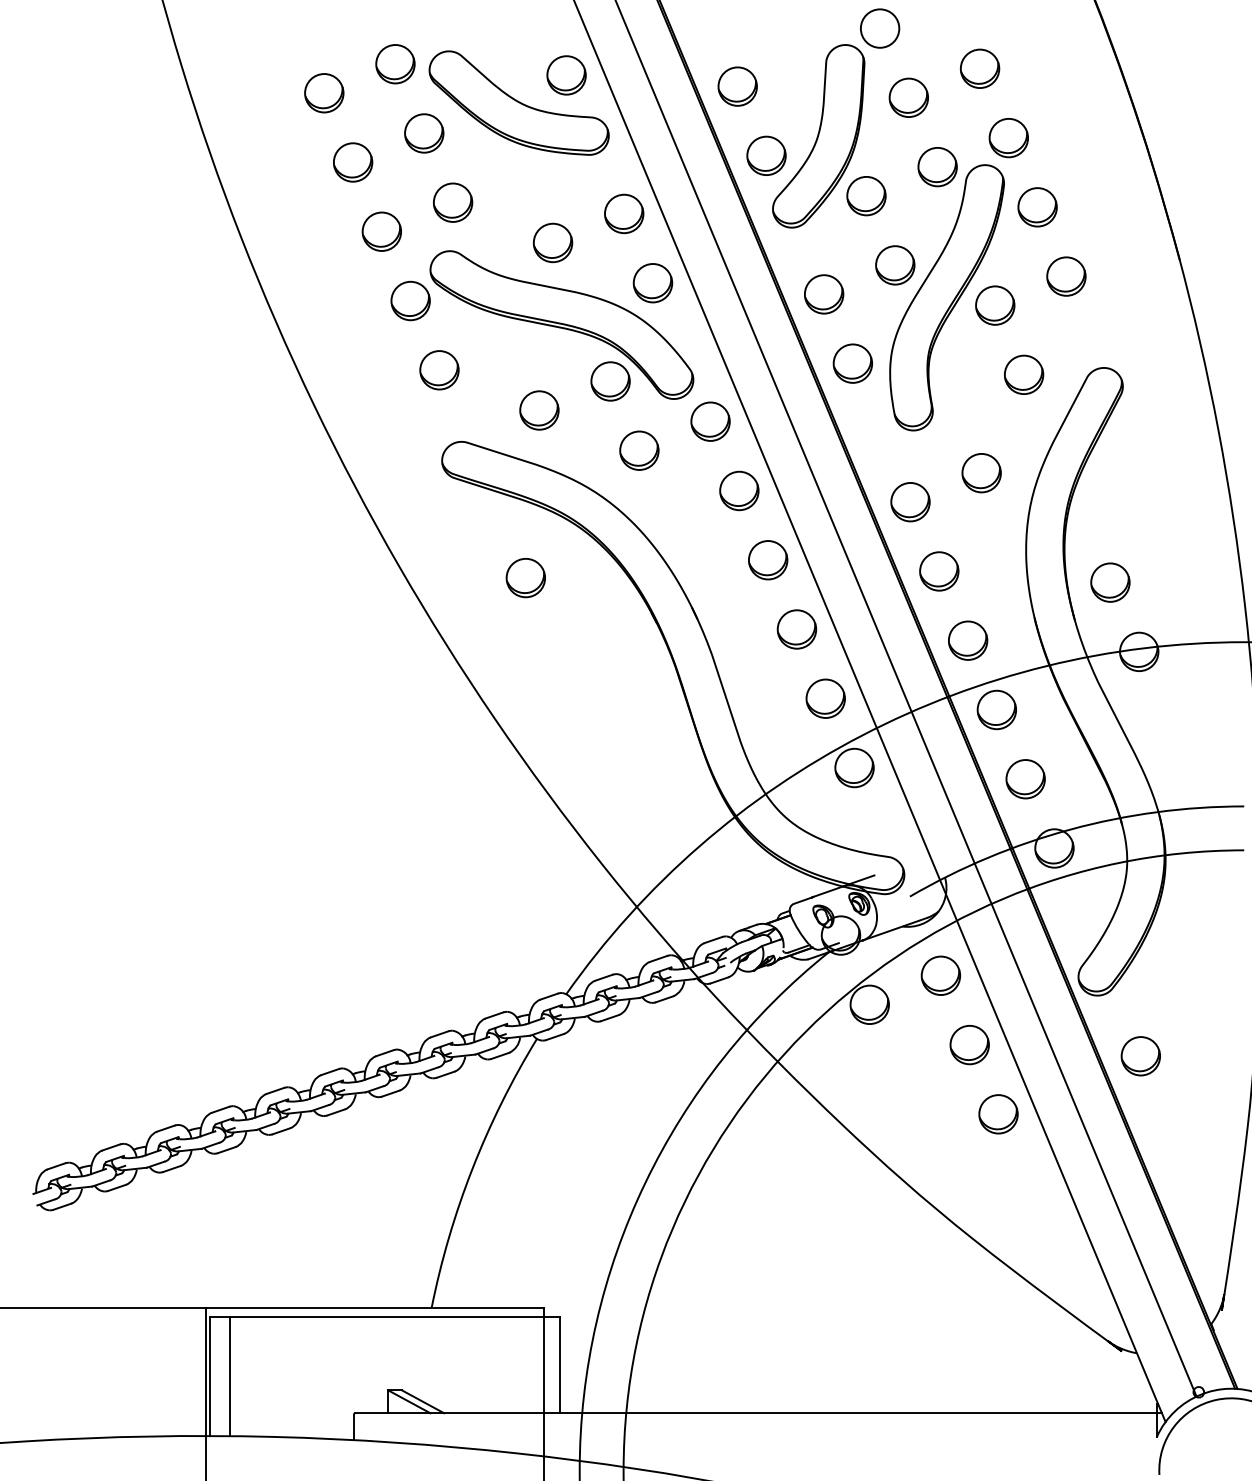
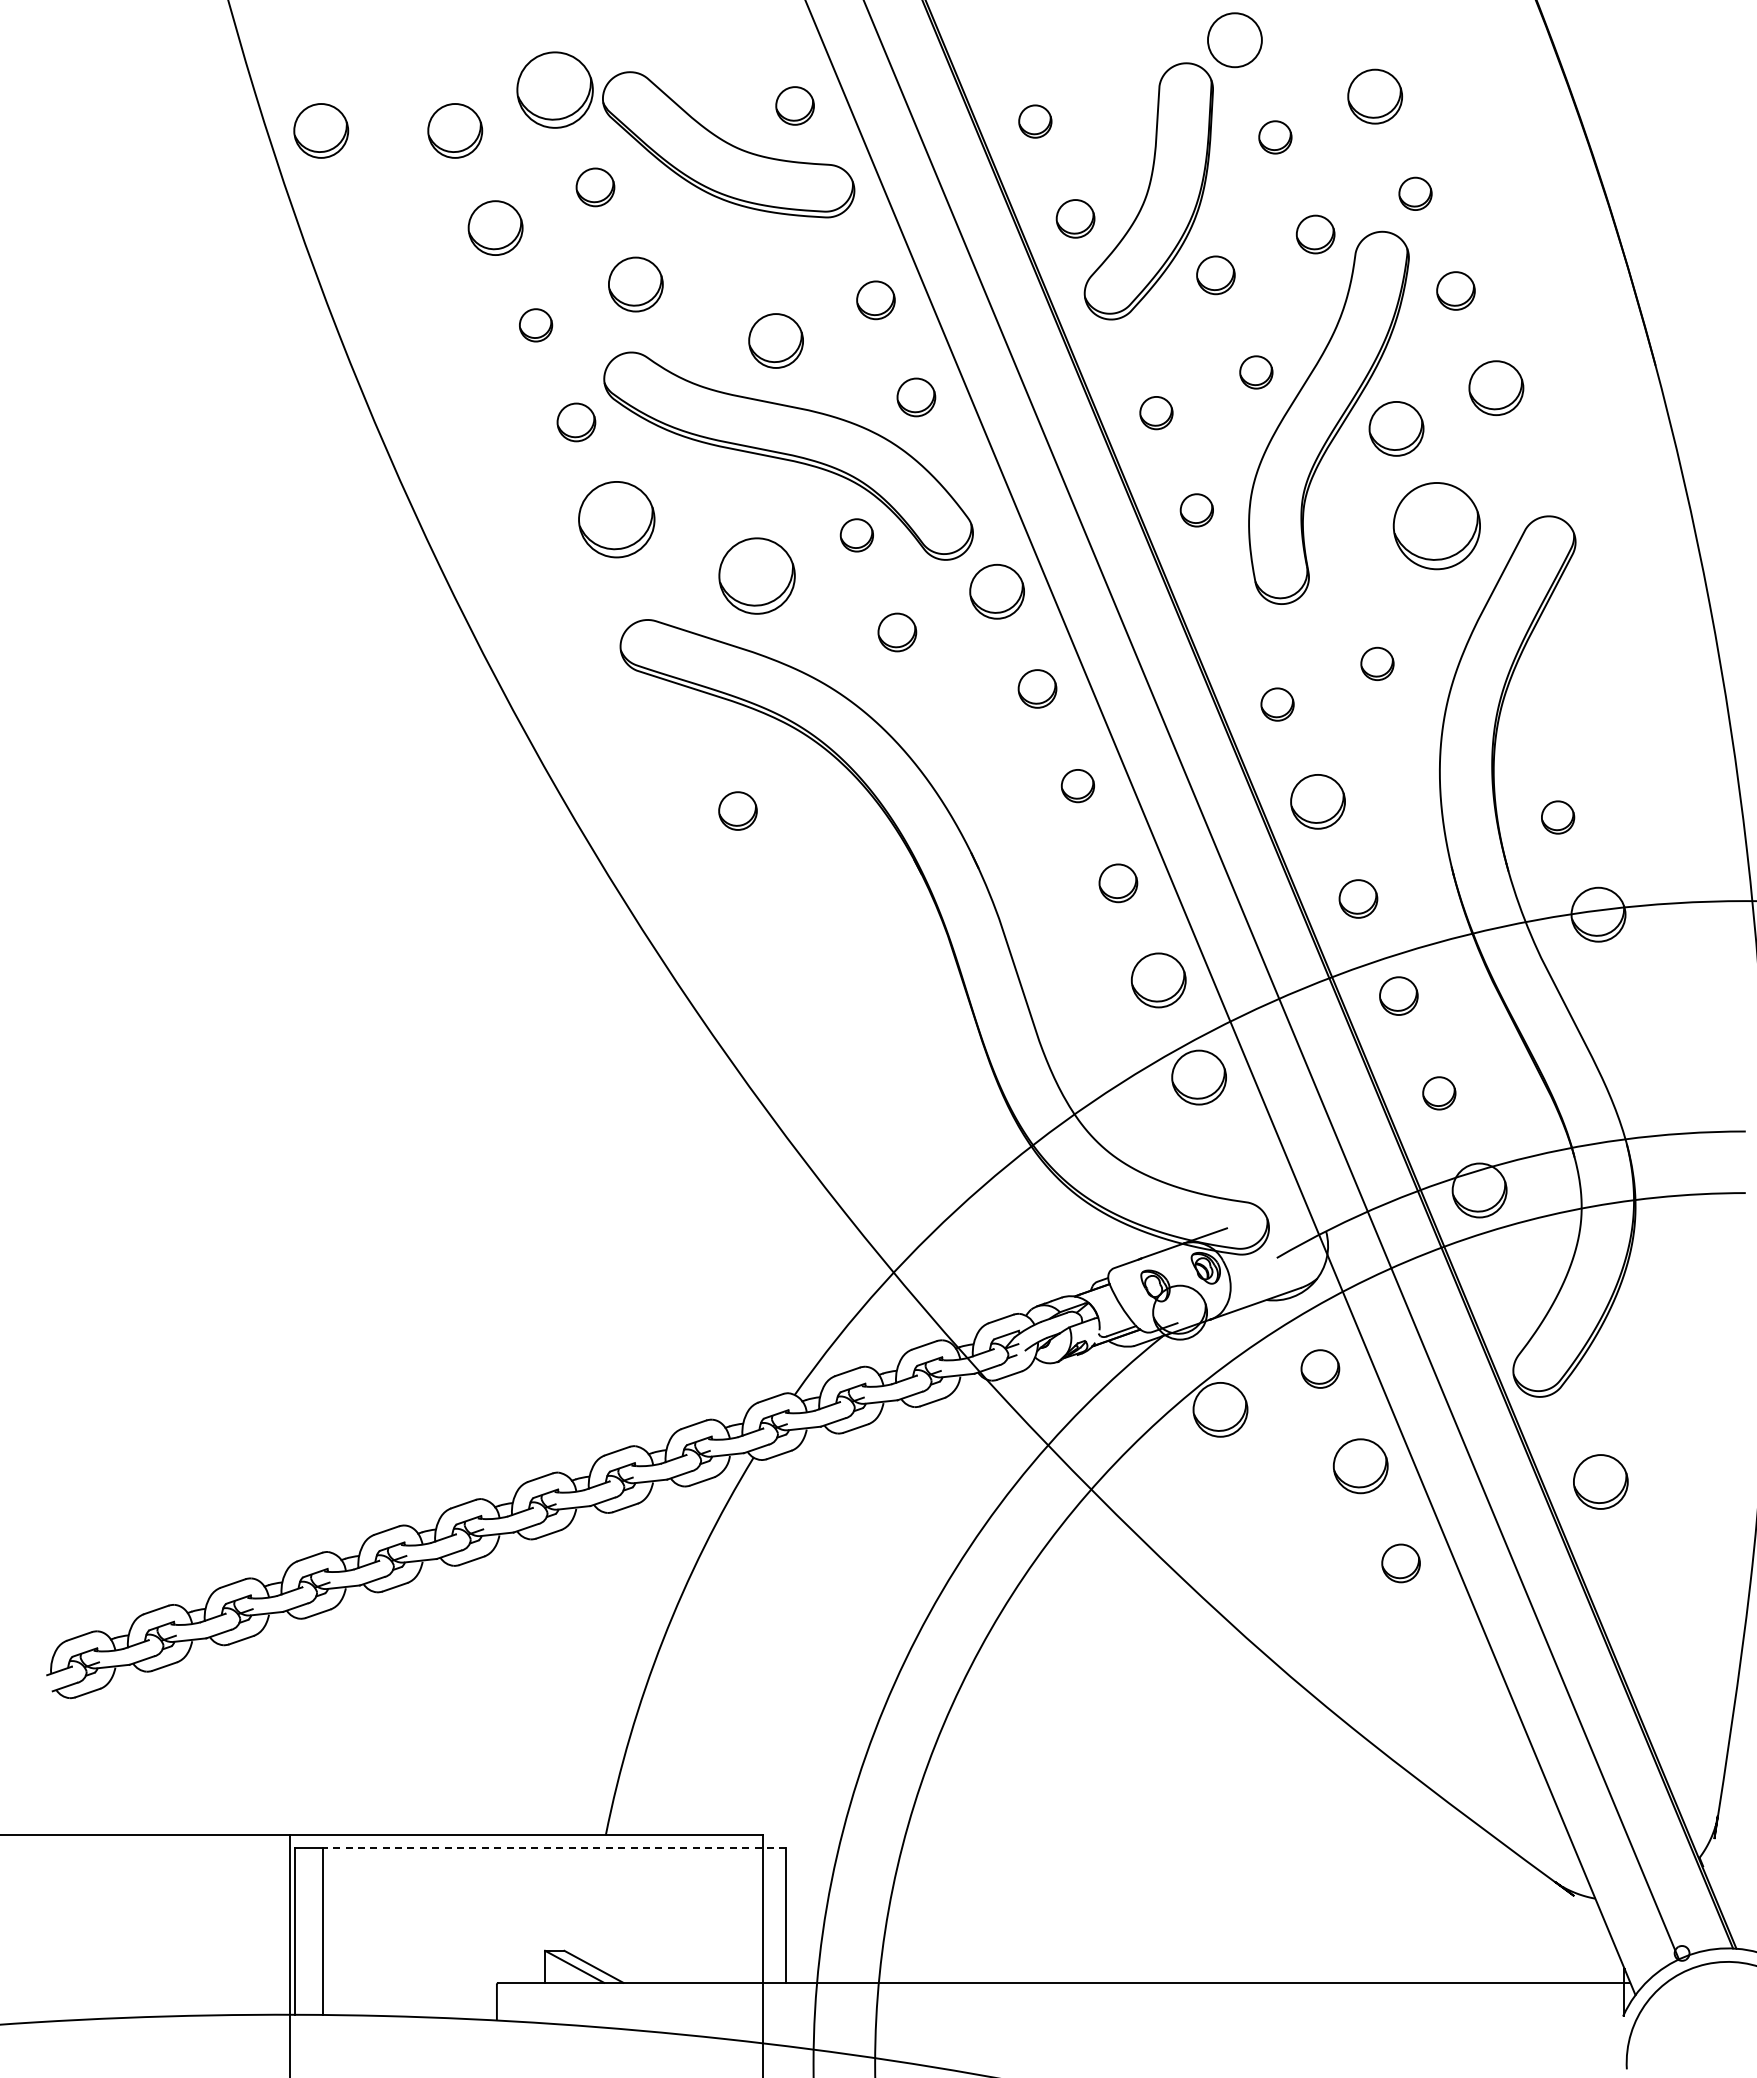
part: (395, 64) -> (554, 90), size x1.4
part: (566, 75) -> (794, 105), size x0.7
part: (737, 86) -> (1035, 121), size x0.6
part: (228, 92) -> (321, 130), added
part: (908, 97) -> (1275, 137), size x0.6
part: (424, 133) -> (595, 187), size x0.7
part: (1008, 137) -> (1415, 193), size x0.6
part: (766, 155) -> (1075, 218), size x0.7
part: (937, 167) -> (1315, 234), size x0.7
part: (866, 196) -> (1215, 275), size x0.7
part: (1037, 206) -> (1455, 290), size x0.7
part: (623, 214) -> (875, 300), size x0.7
part: (381, 231) -> (535, 325), size x0.6
part: (895, 265) -> (1256, 372), size x0.6
part: (653, 283) -> (916, 397), size x0.7
part: (824, 293) -> (1156, 412), size x0.6
part: (410, 301) -> (576, 422), size x0.7
part: (852, 363) -> (1196, 510), size x0.6
part: (439, 370) -> (616, 519), size x1.4
part: (1023, 374) -> (1436, 525), size x1.6
part: (610, 381) -> (856, 535), size x0.6
part: (539, 410) -> (756, 575), size x1.4
part: (639, 450) -> (897, 632), size x0.7
part: (981, 472) -> (1377, 663), size x0.6
part: (739, 490) -> (1037, 688), size x0.7
part: (910, 502) -> (1277, 704), size x0.6
part: (767, 559) -> (1077, 785), size x0.6
part: (525, 577) -> (737, 810), size x0.7
part: (1109, 582) -> (1557, 817), size x0.6
part: (797, 629) -> (1118, 883), size x0.7
part: (968, 640) -> (1358, 898), size x0.7
part: (996, 709) -> (1398, 995), size x0.7
part: (1025, 779) -> (1439, 1093), size x0.6
part: (941, 975) -> (1320, 1368), size x0.7
part: (998, 1114) -> (1400, 1563), size x0.7
line: (395, 1316) -> (554, 1847), solid -> dashed

